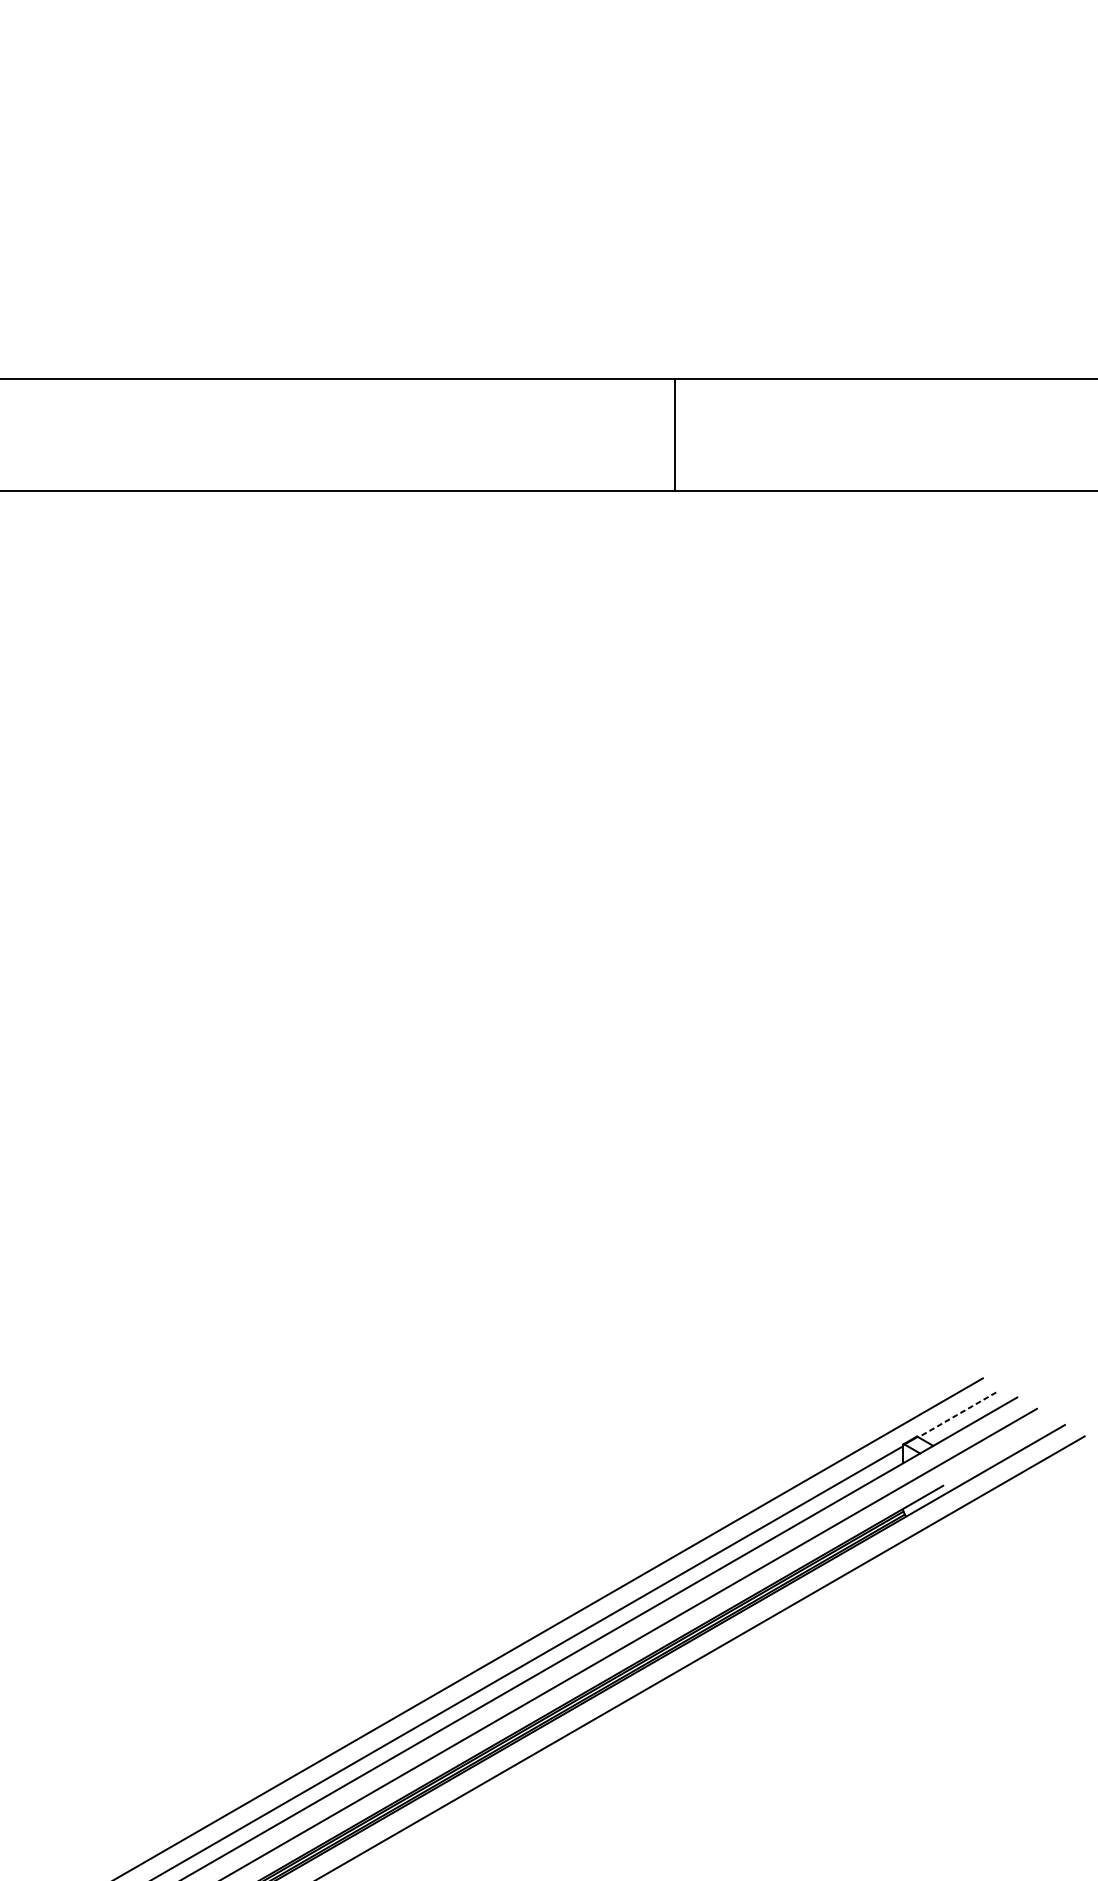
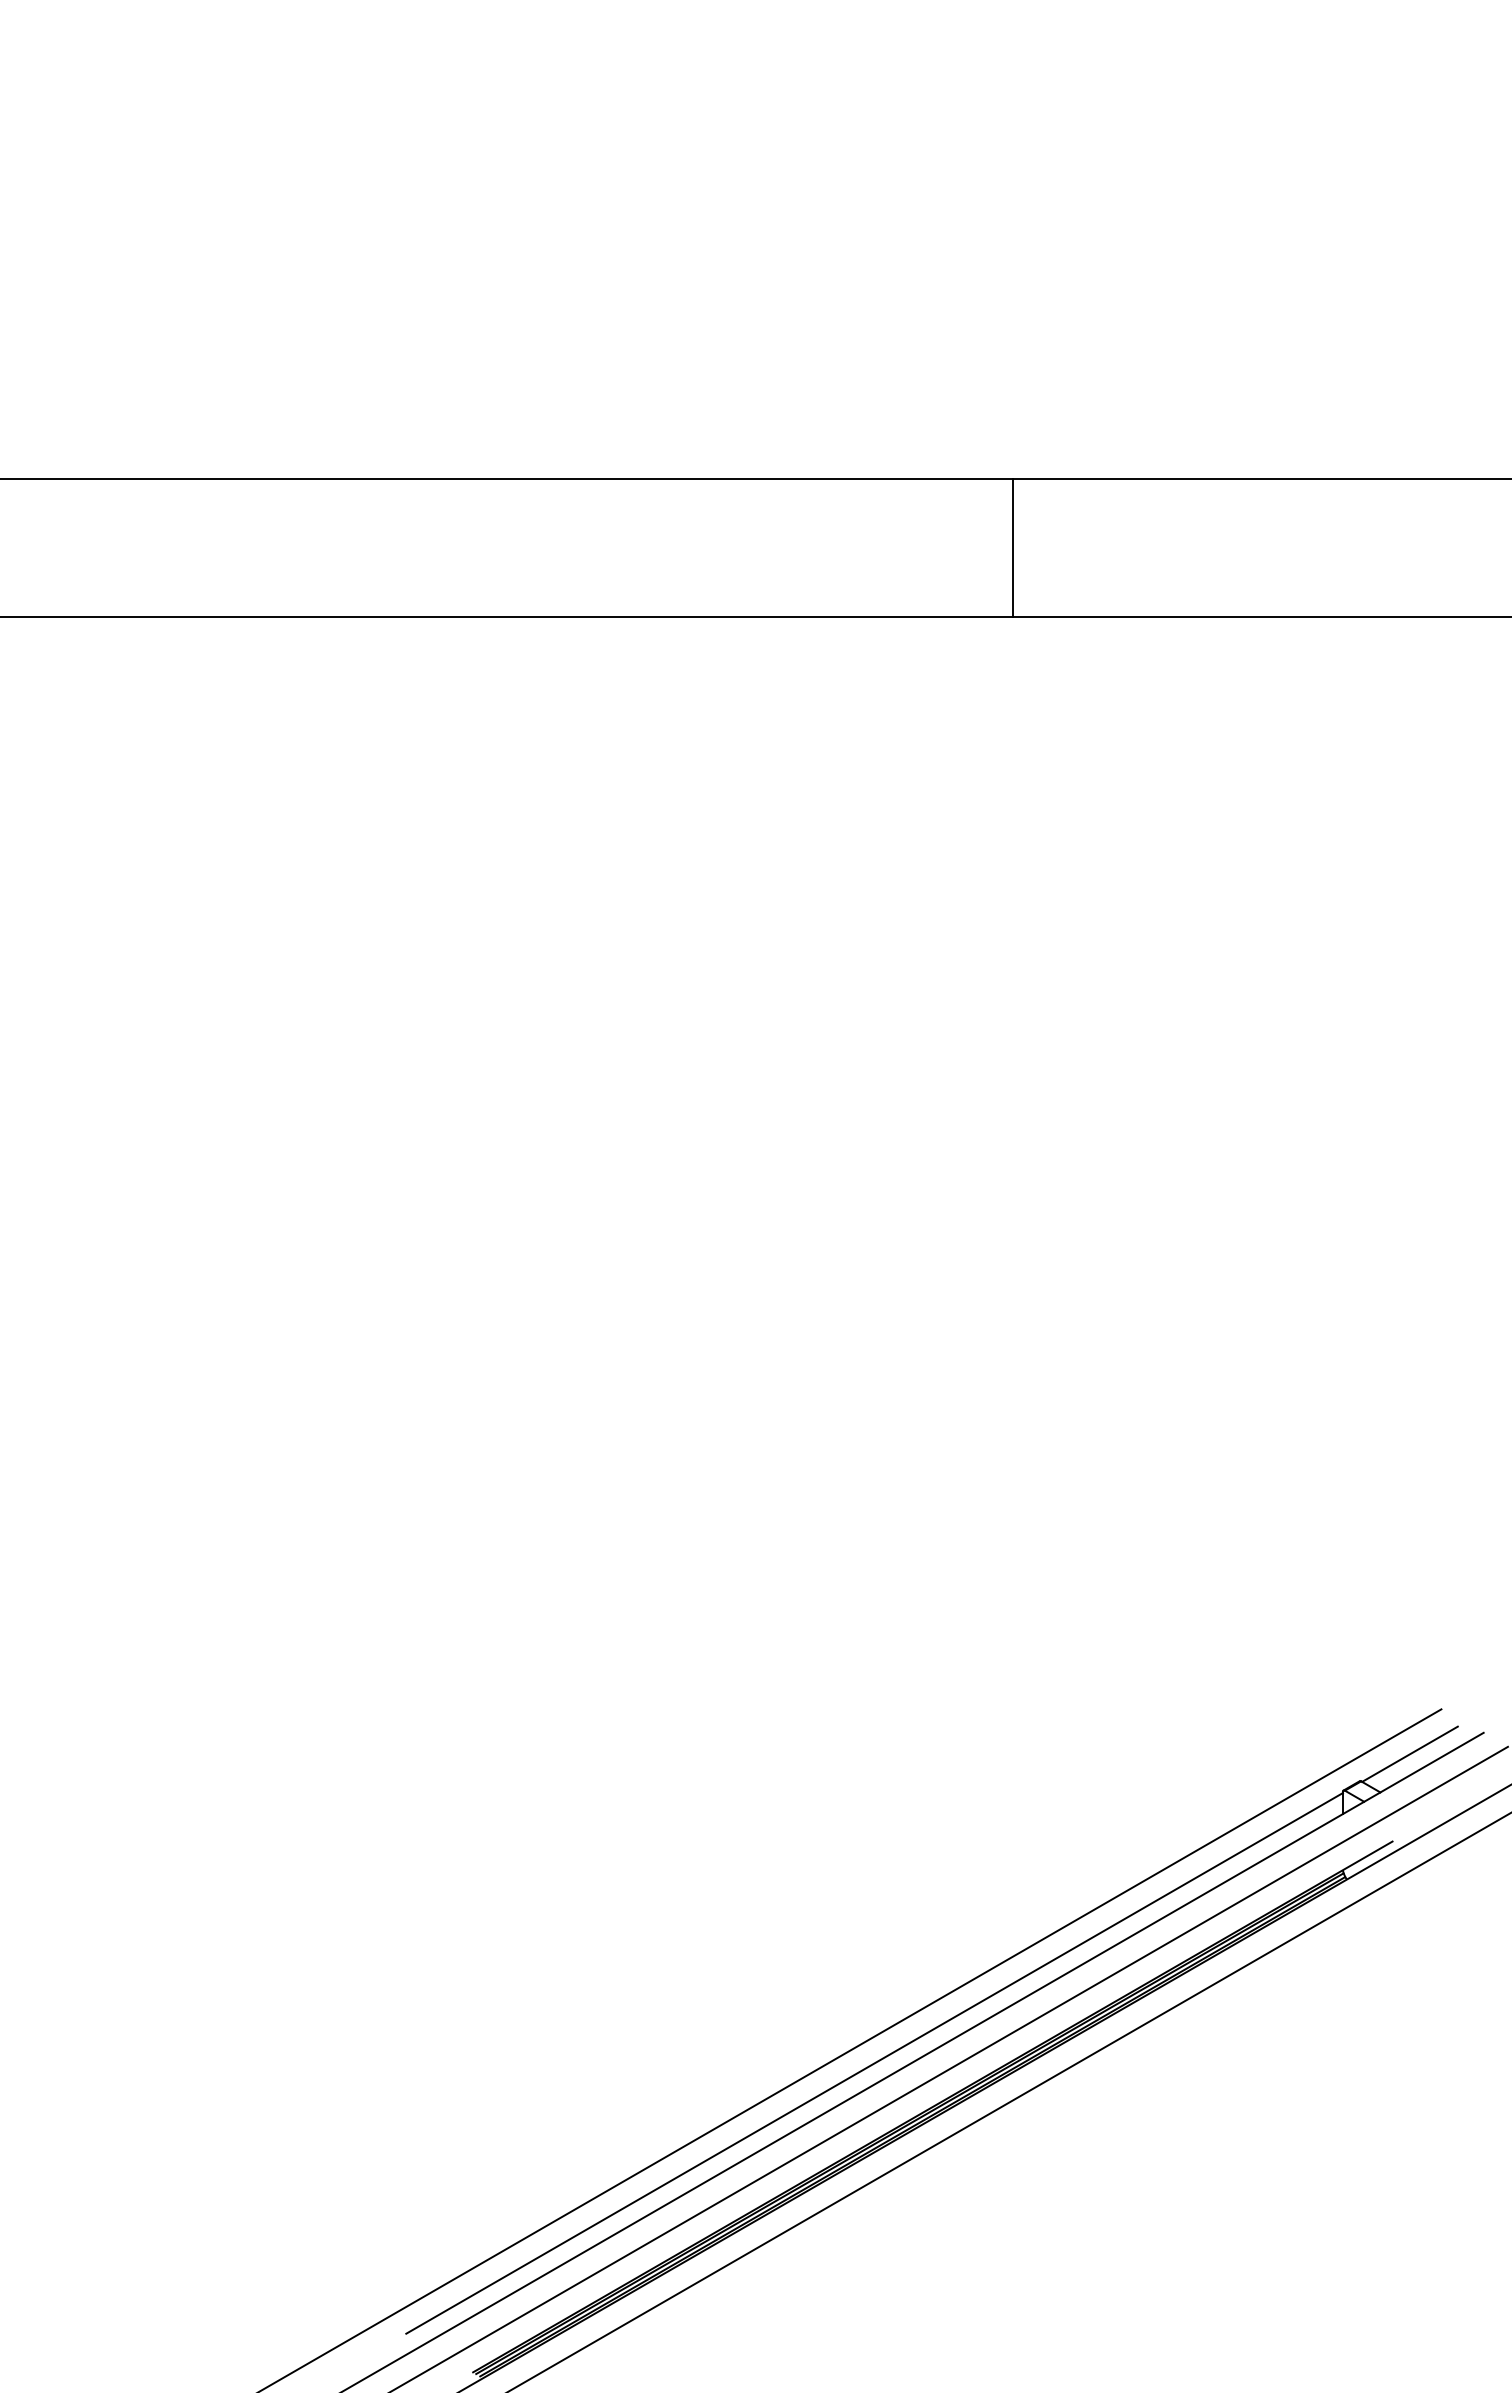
line: (675, 434) -> (1013, 547), moved
line: (956, 1415) -> (1409, 1754), dashed -> solid

